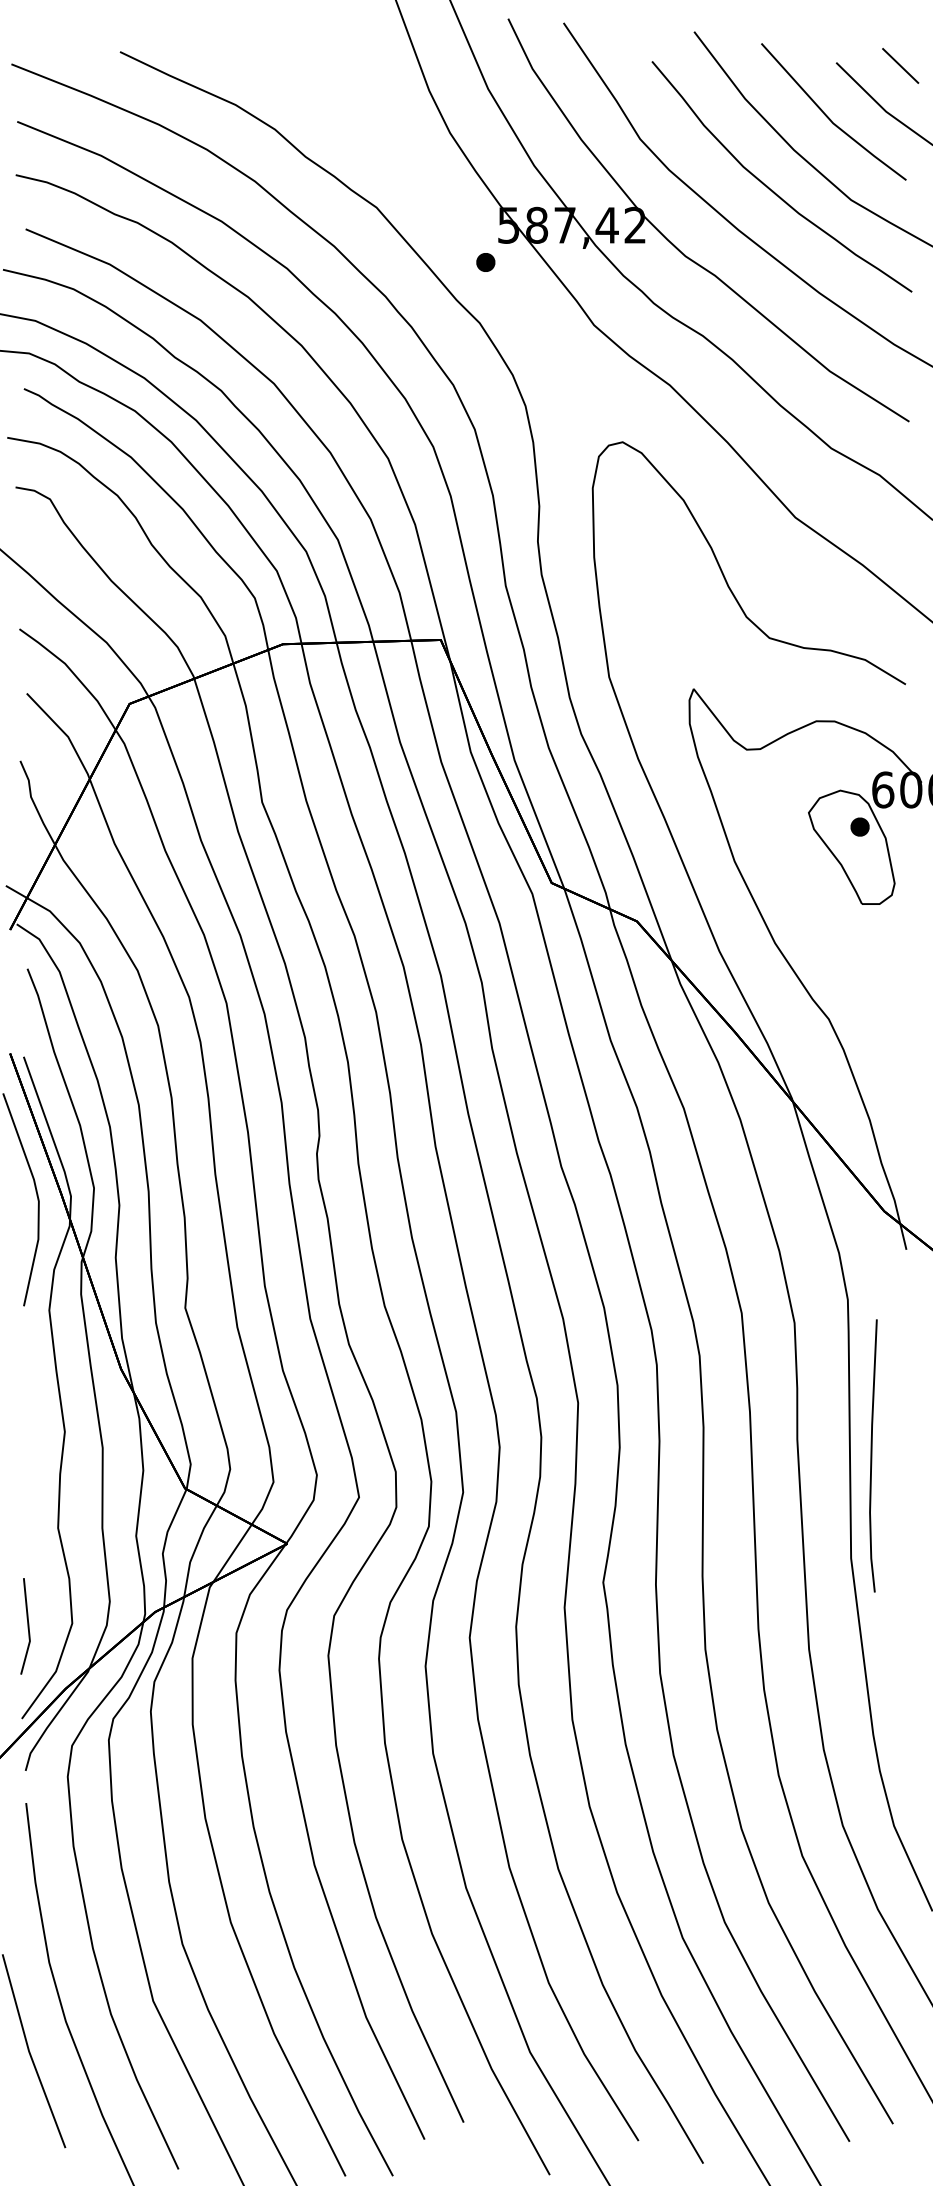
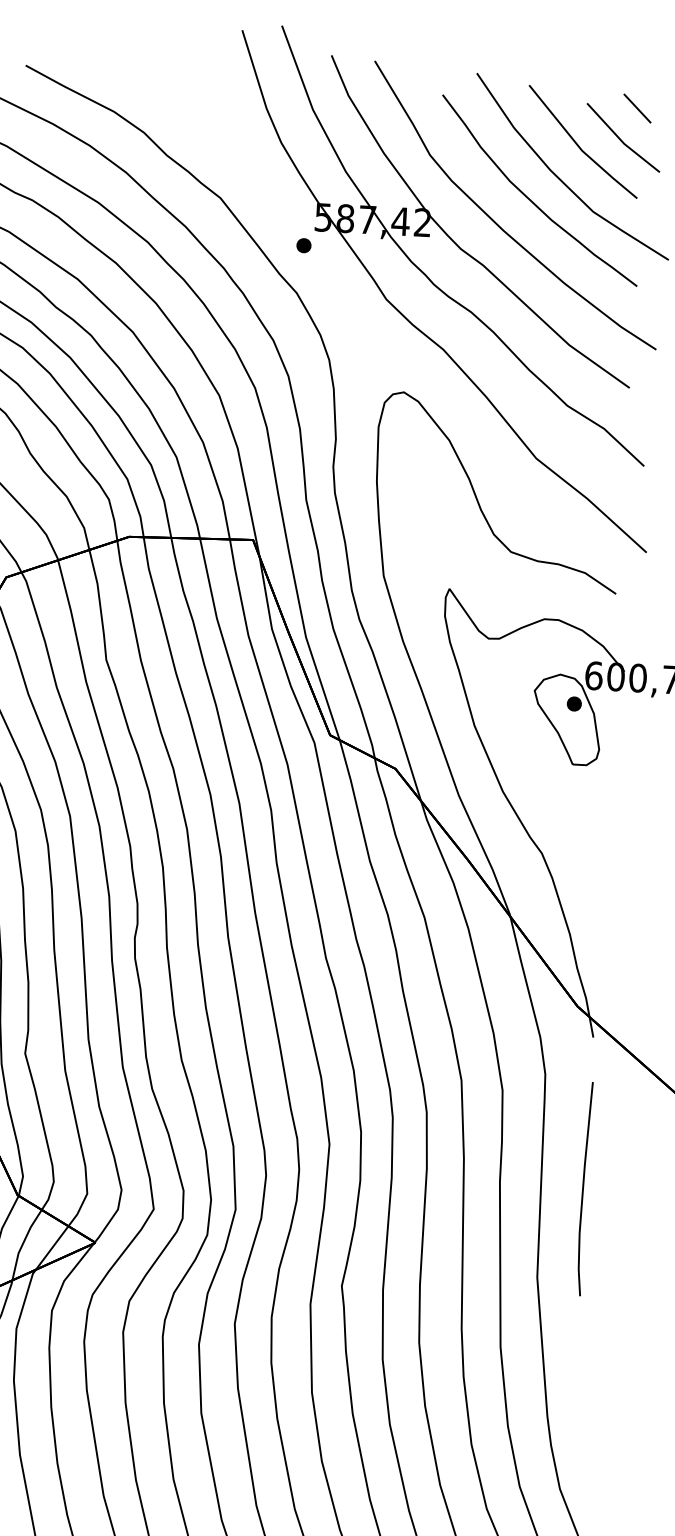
line: (872, 1455) -> (583, 1188), moved

